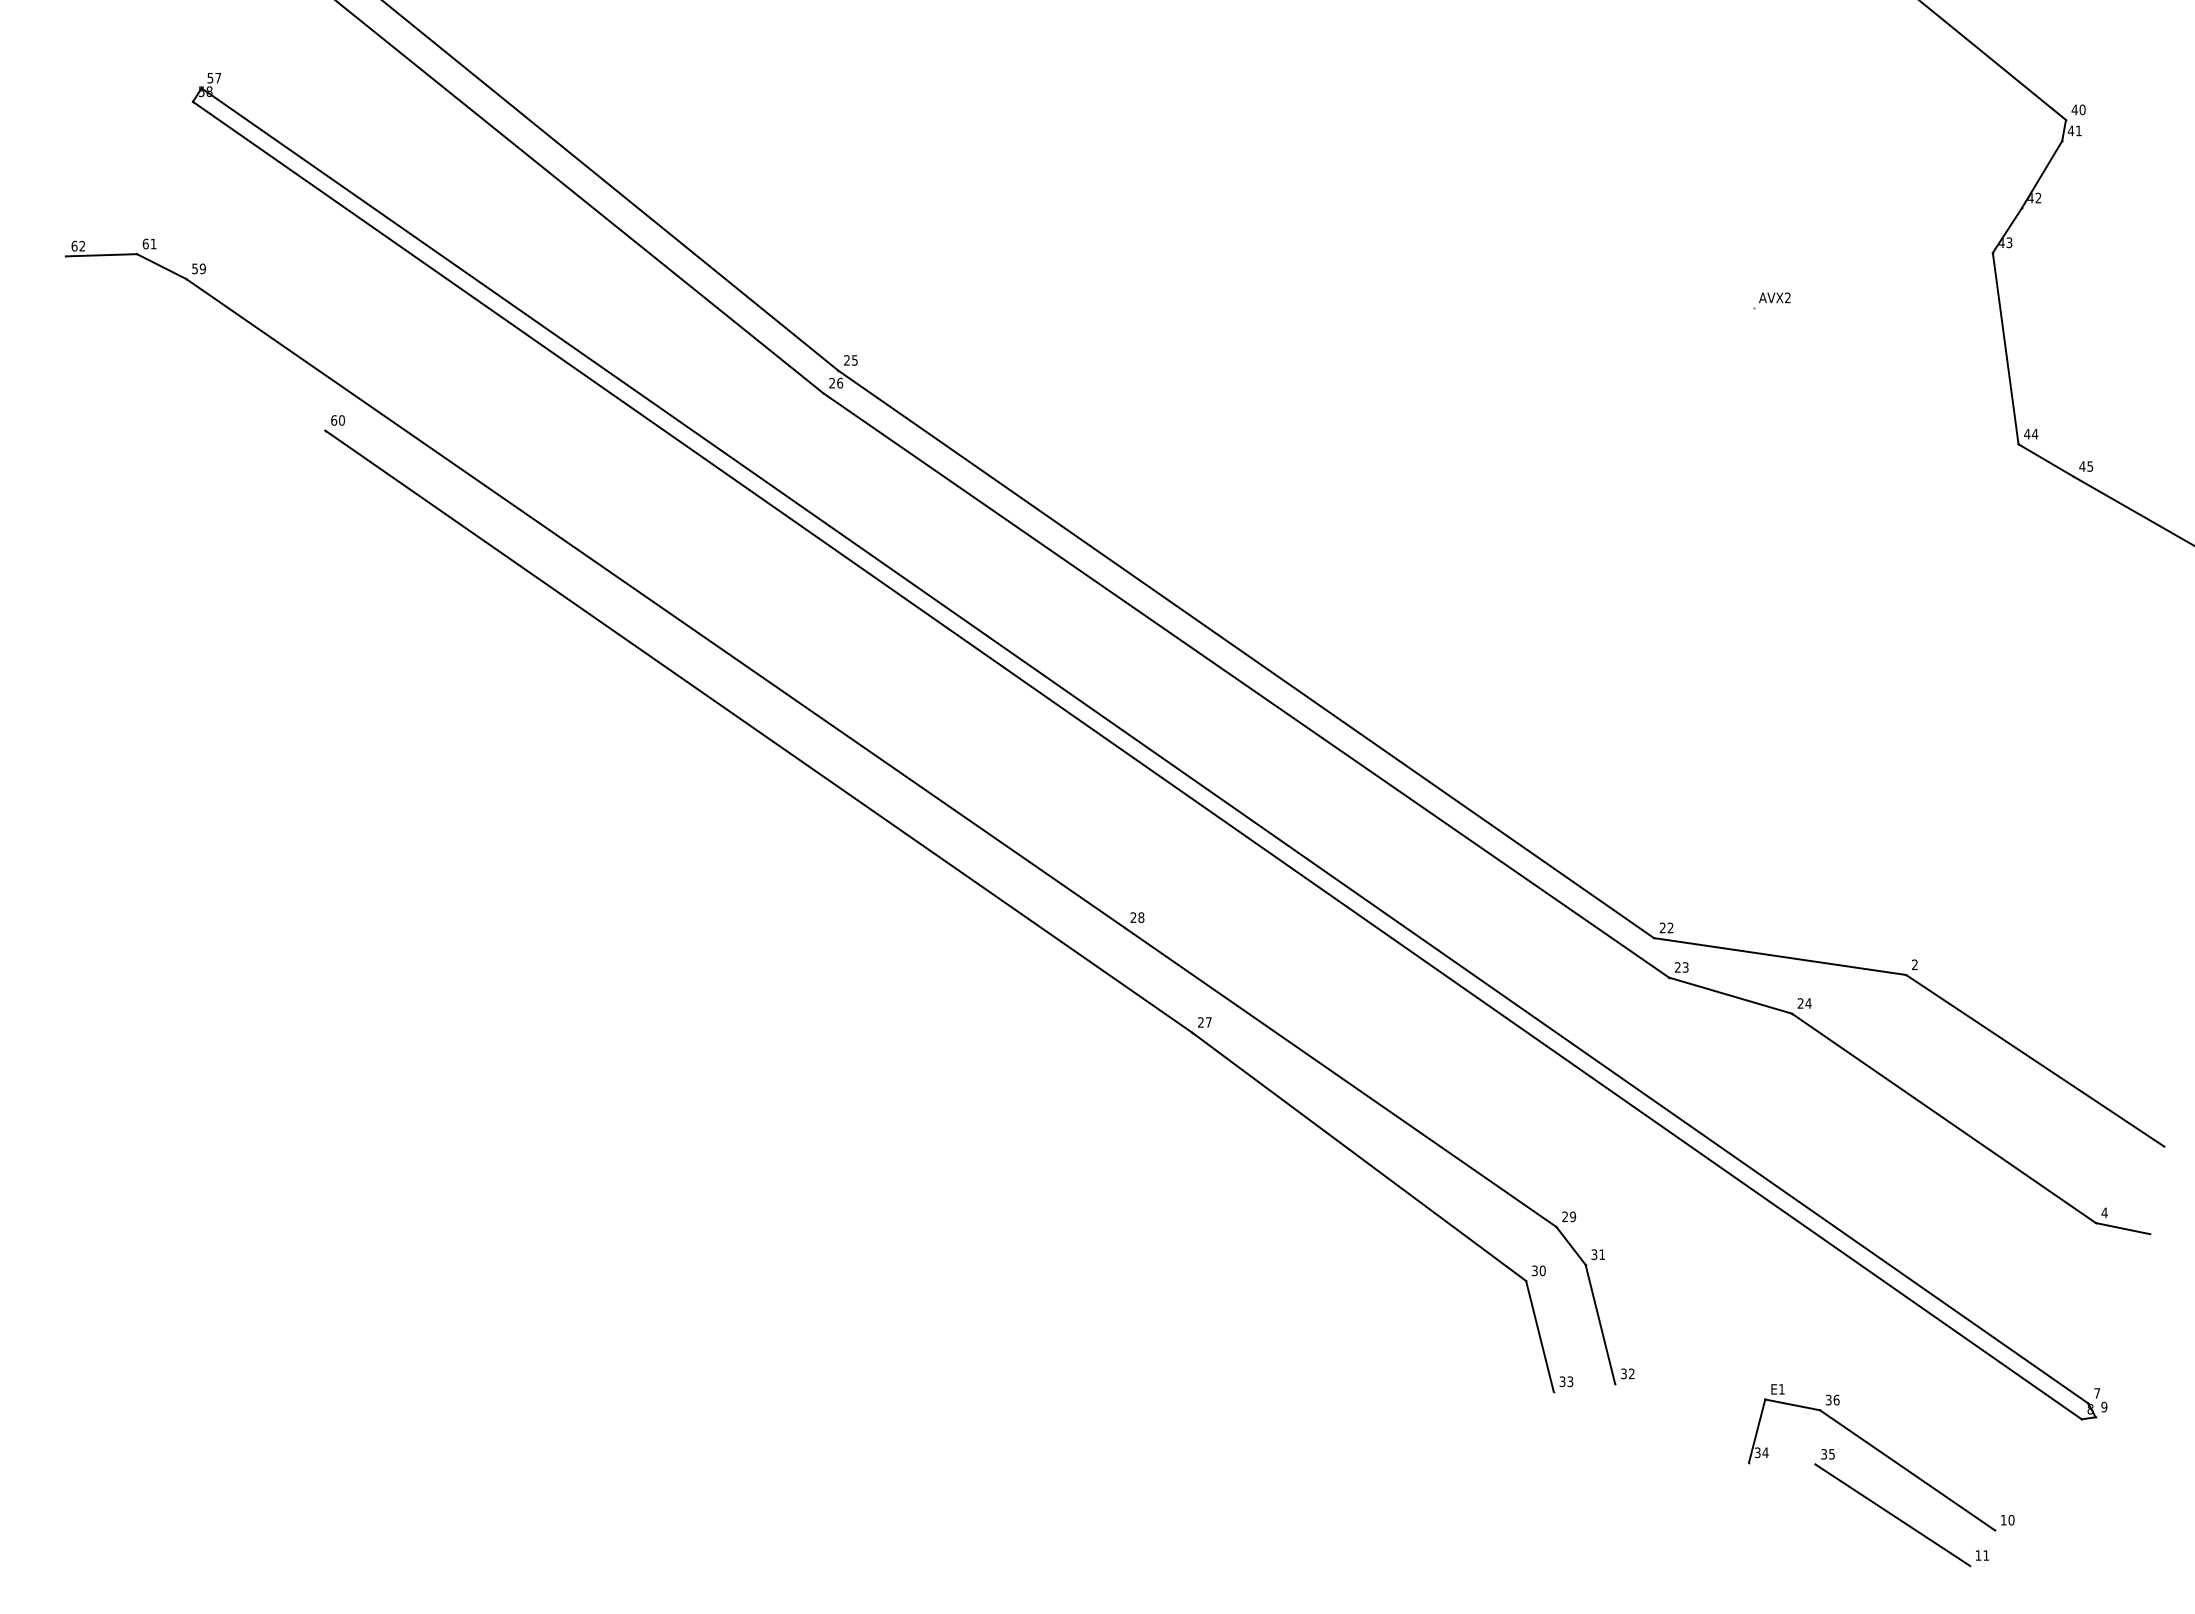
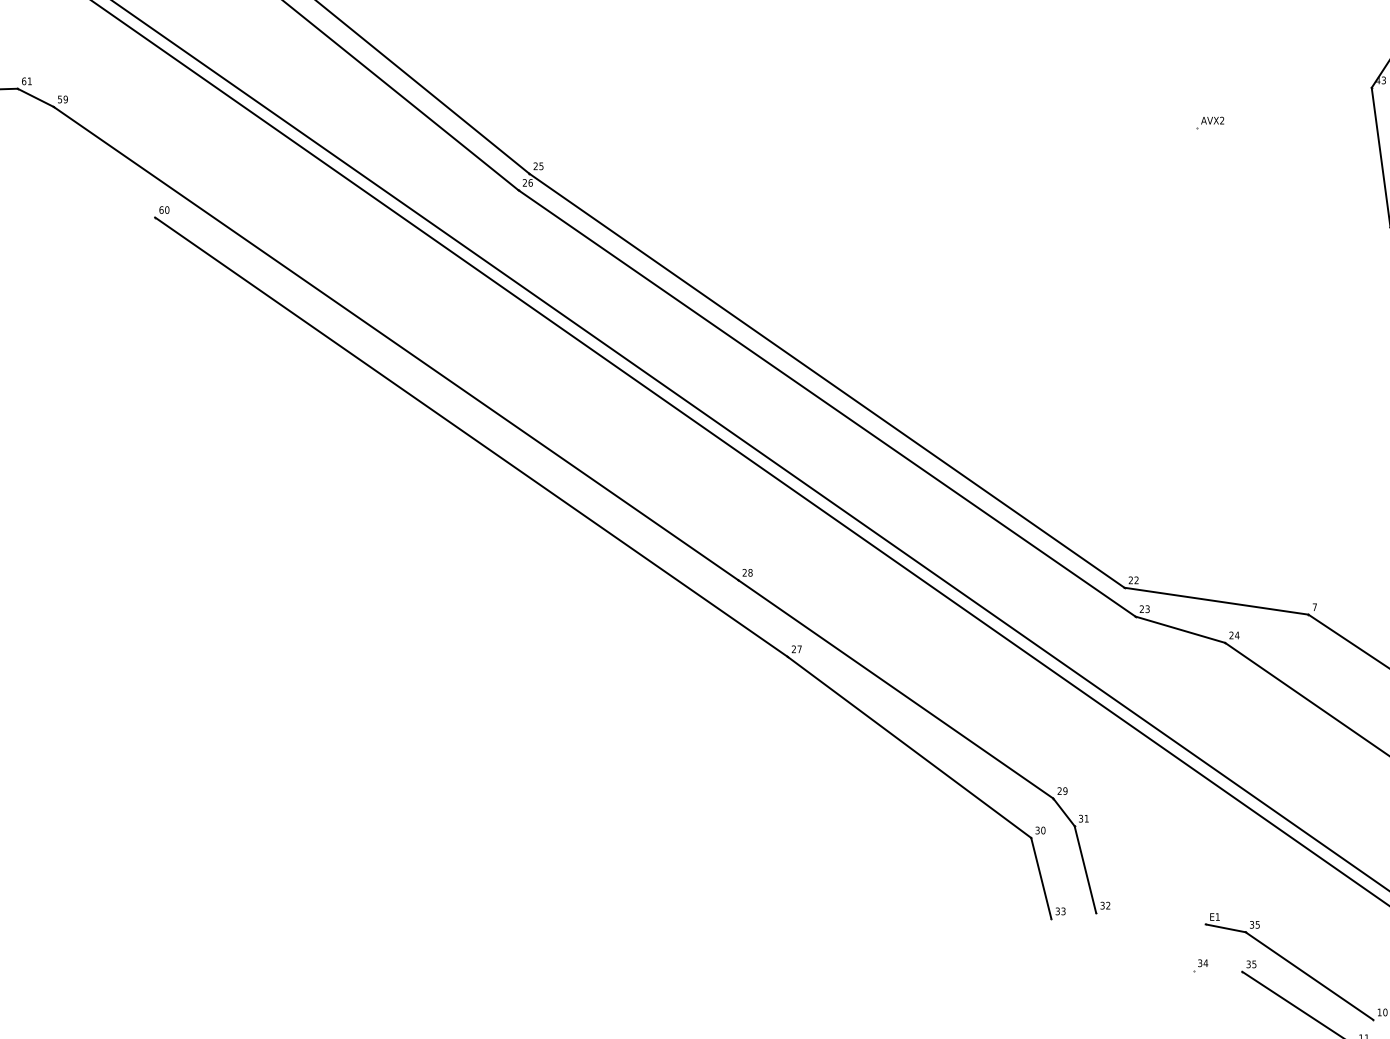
text: (1914, 964) -> (1314, 607), 2 -> 7
text: (1836, 1399) -> (1257, 924), 36 -> 35
line: (1756, 1430) -> (1199, 947), removed

